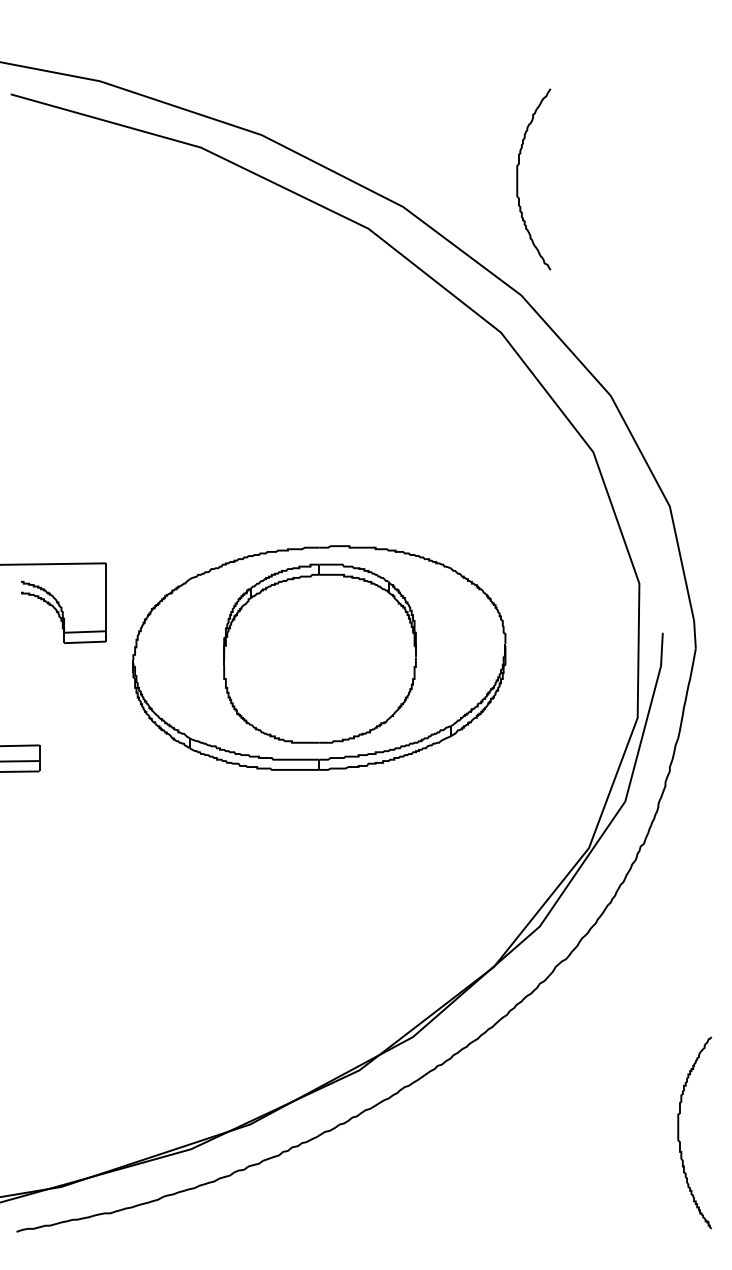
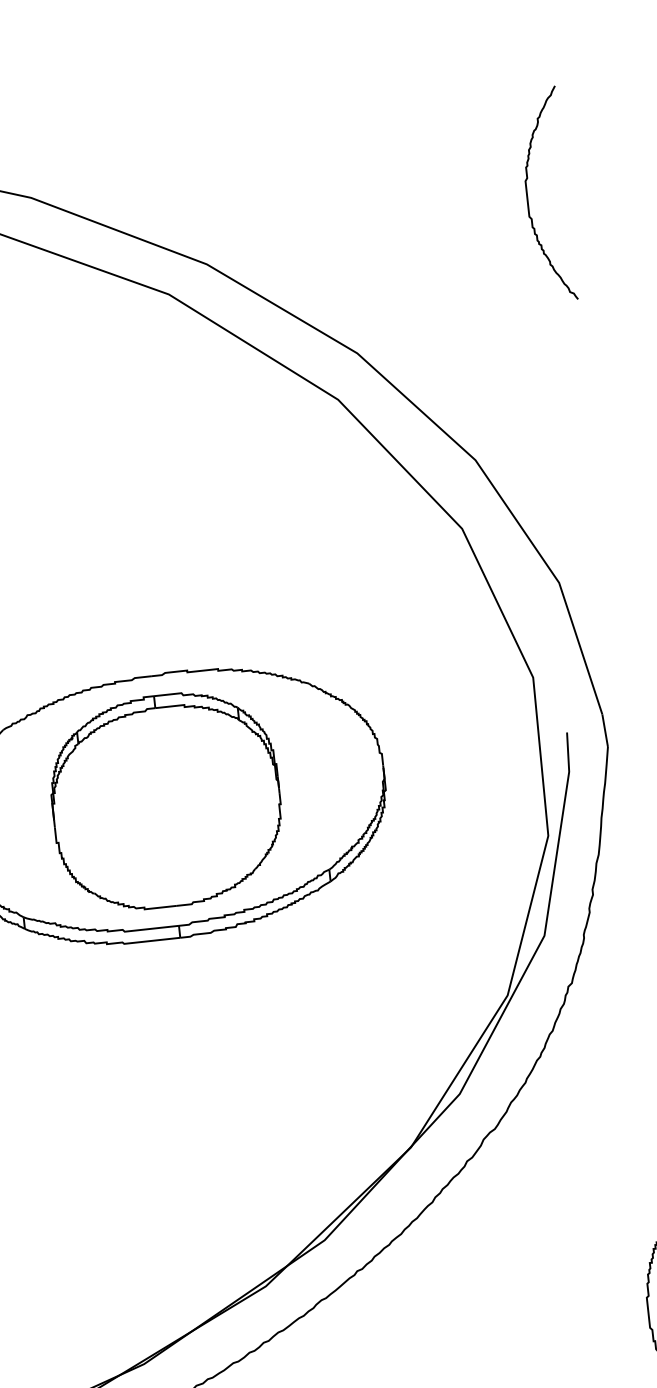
curve: (518, 179) -> (528, 196), moved

